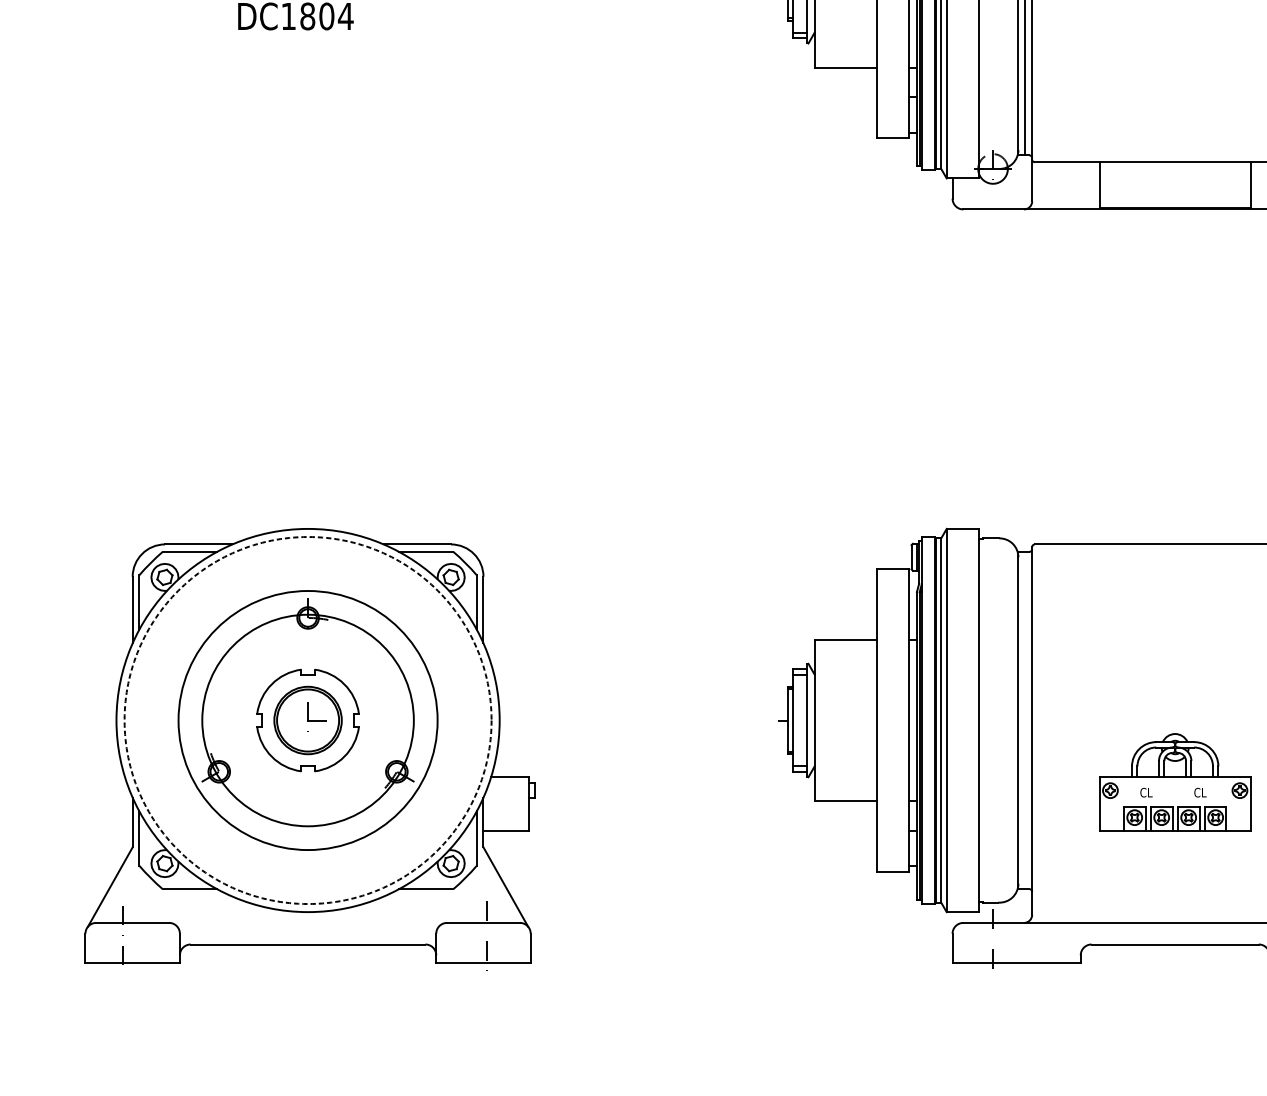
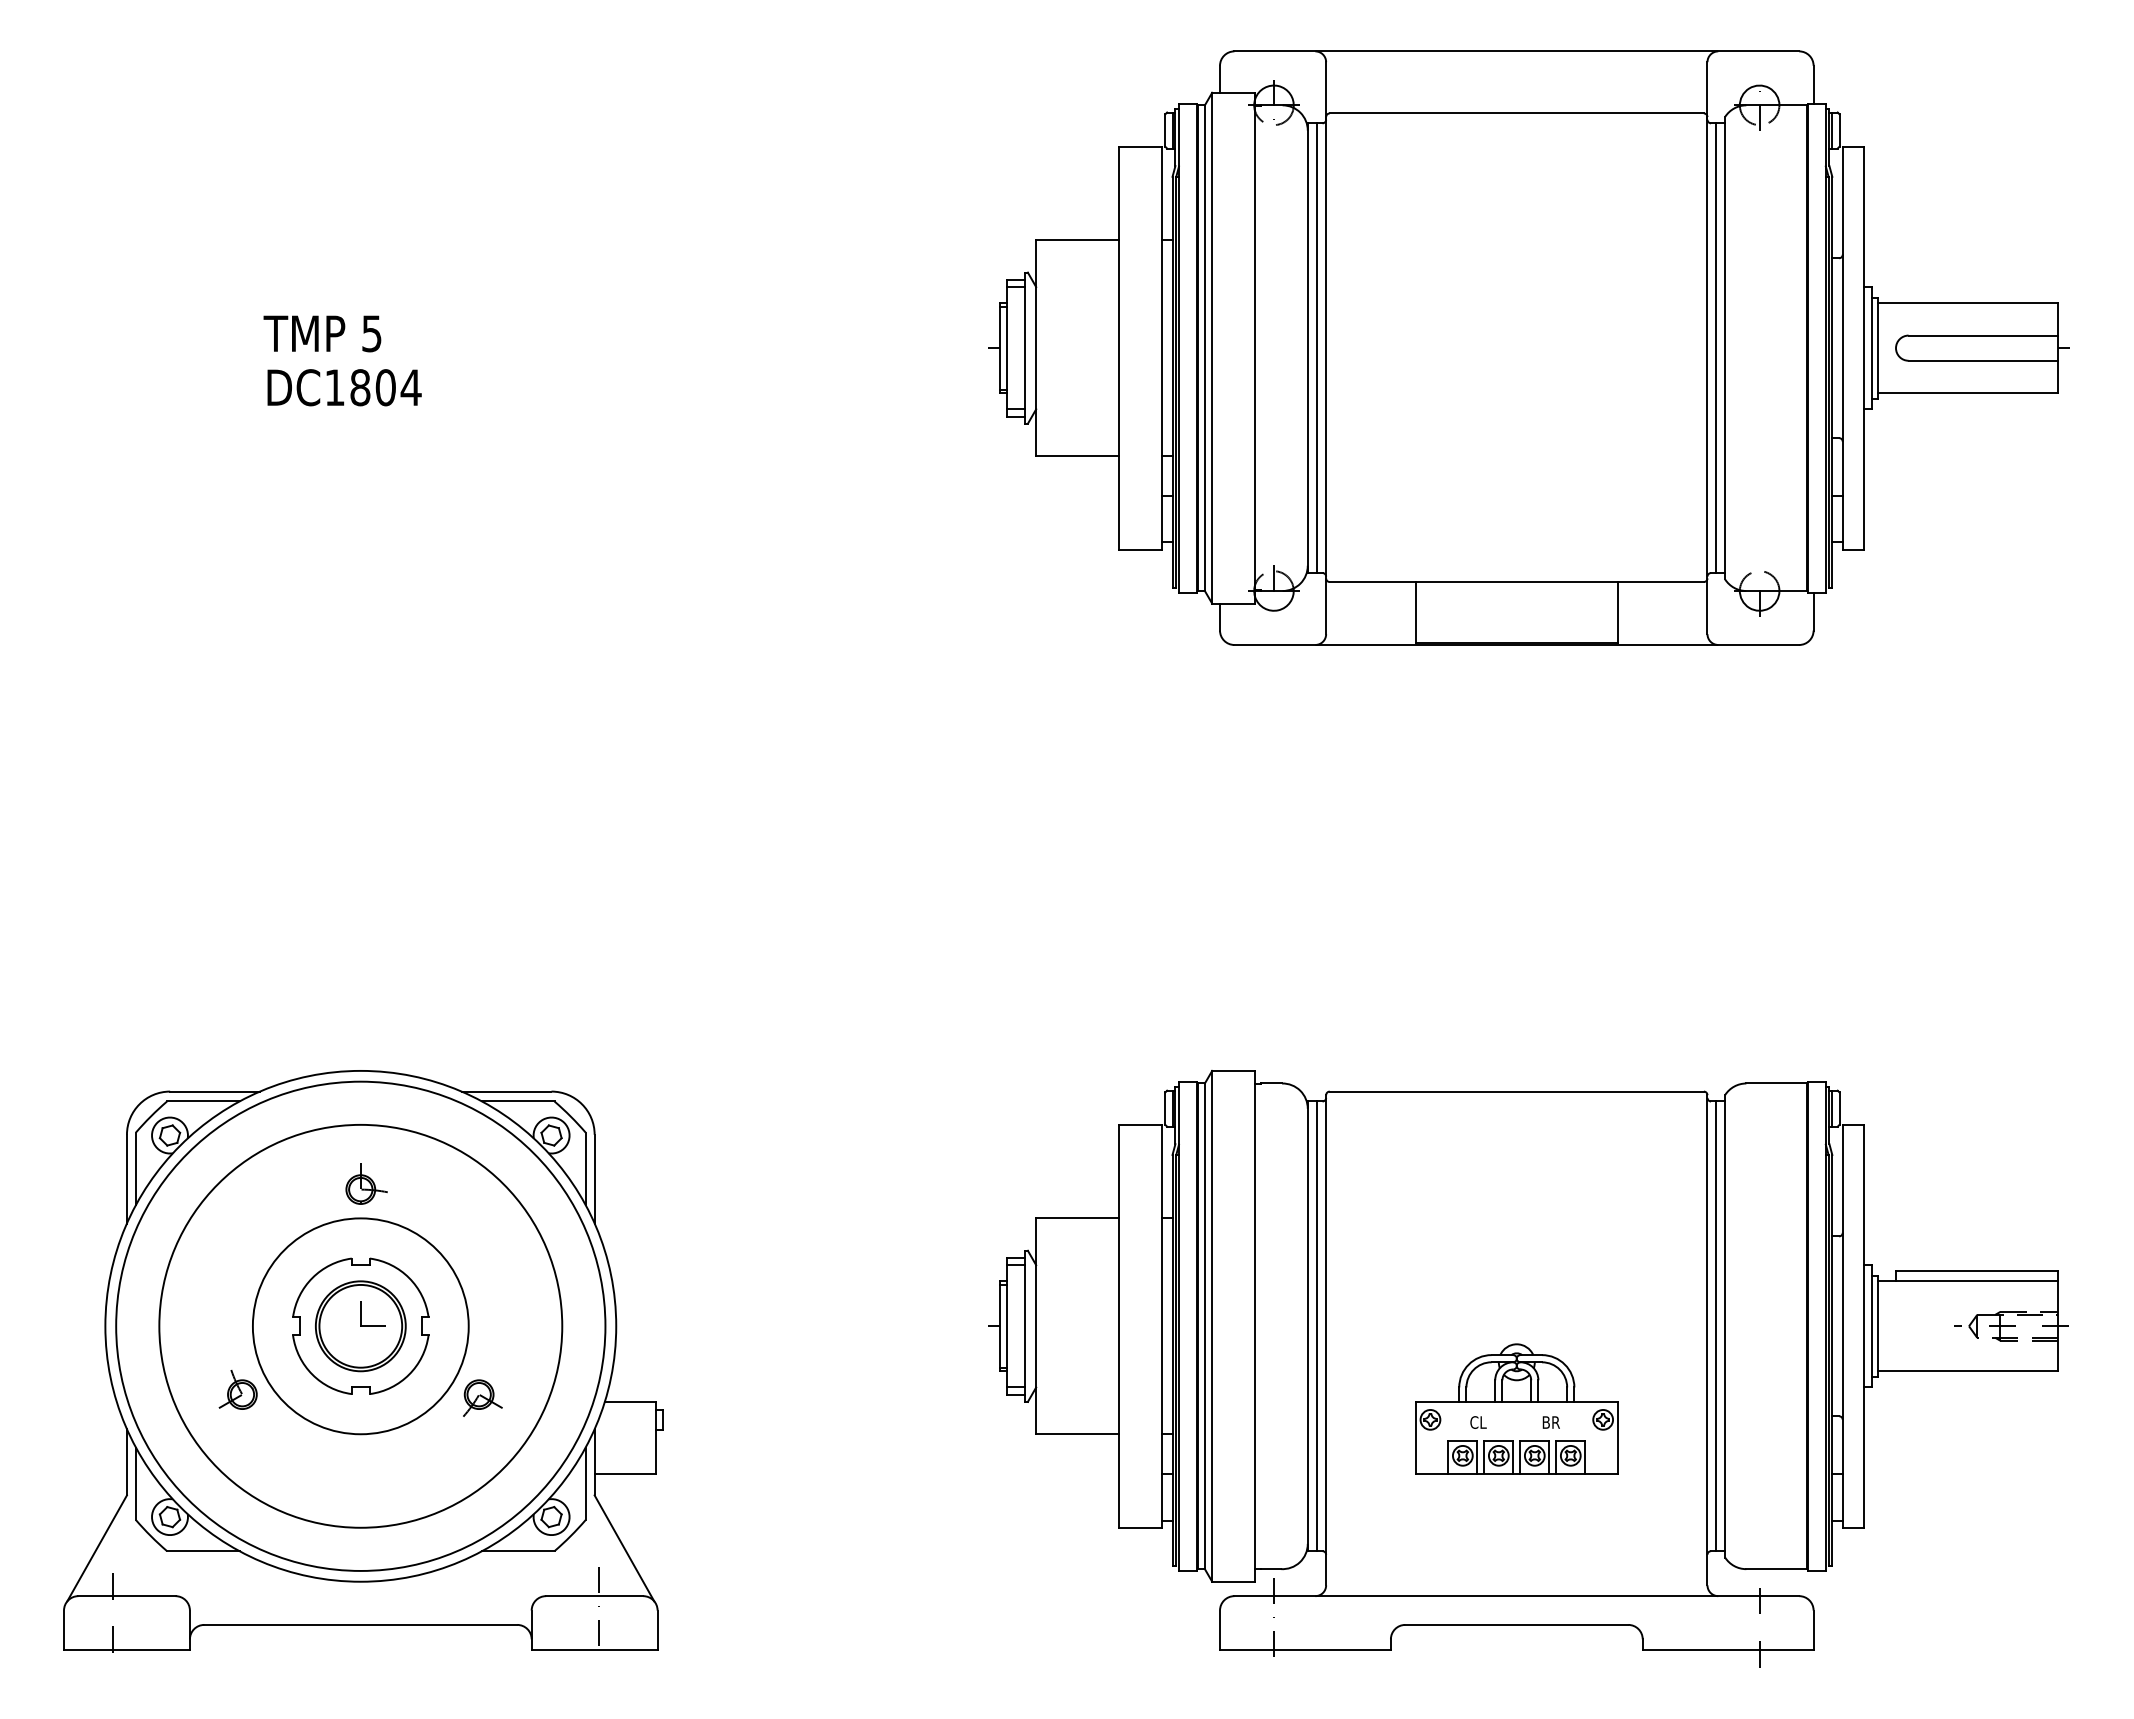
circle: (307, 719) -> (360, 1325), dashed -> solid
circle: (307, 719) -> (360, 1325), size x1.43
circle: (307, 720) -> (360, 1326), size x0.62
line: (1025, 720) -> (1317, 1326), added
text: (1200, 792) -> (1550, 1422), CL -> BR

